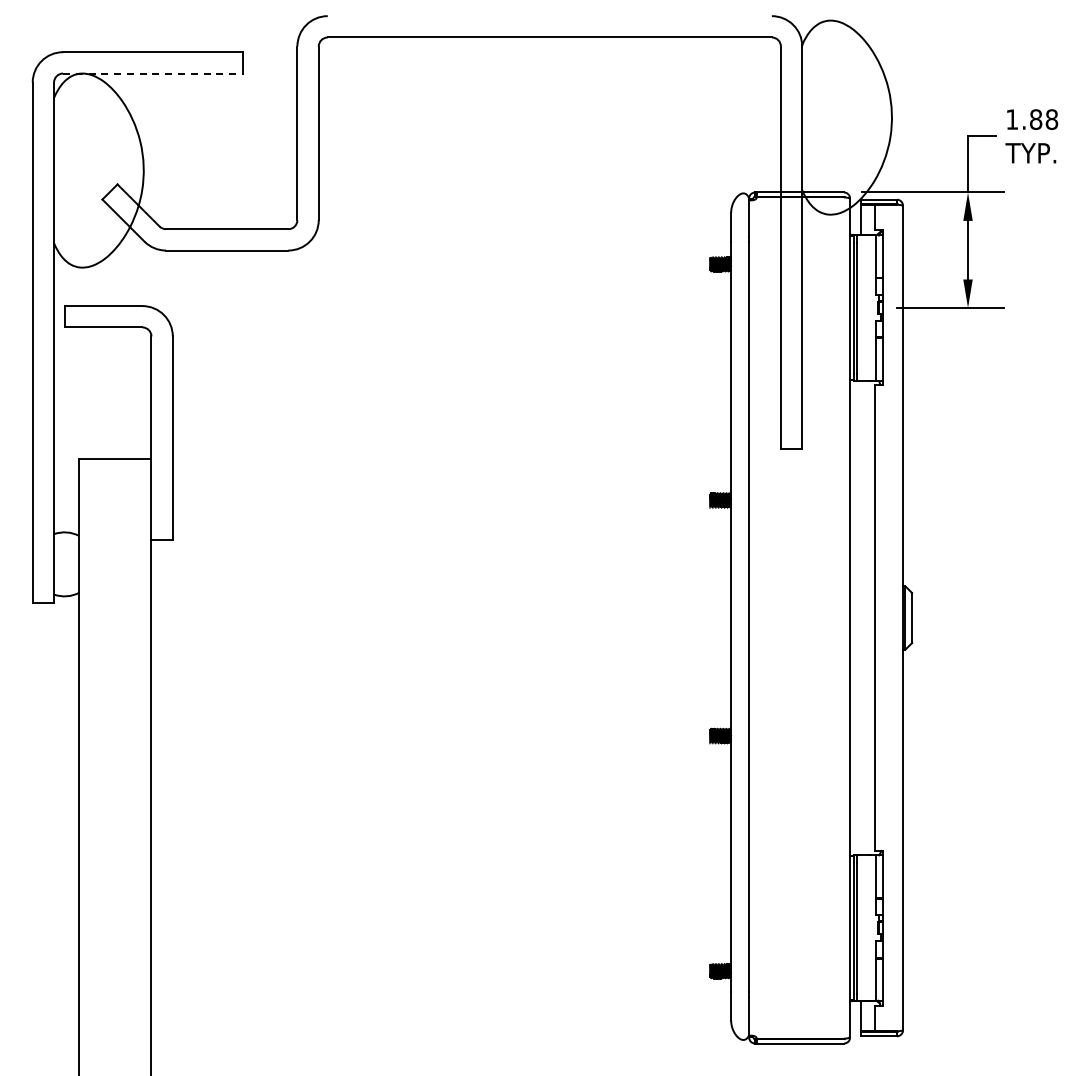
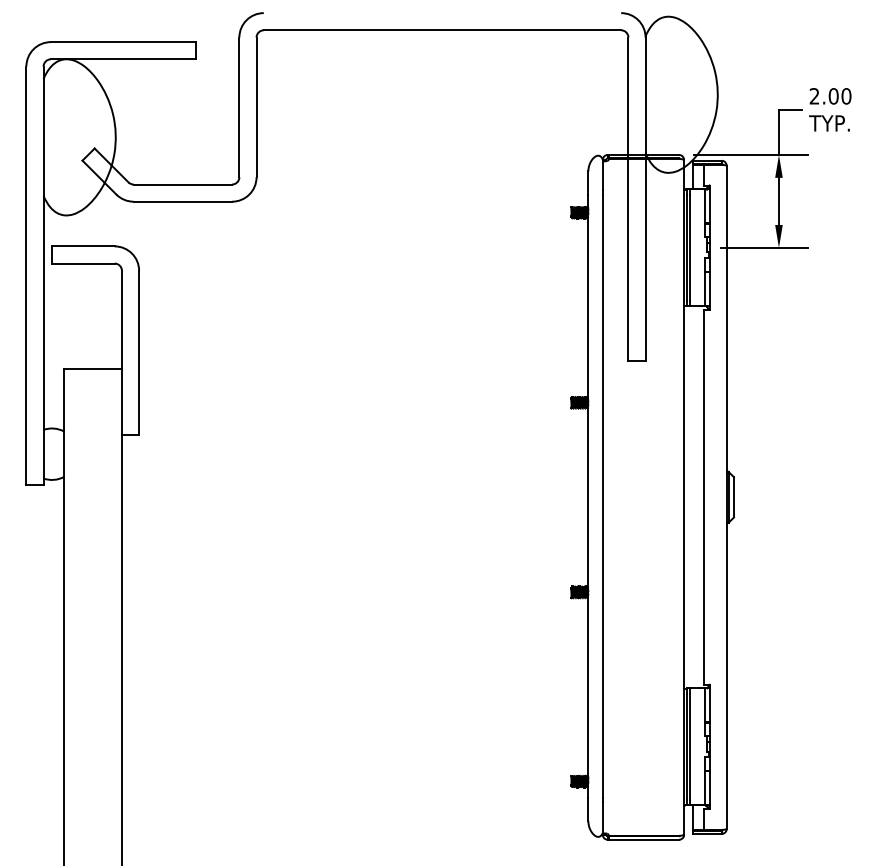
line: (153, 73) -> (123, 59), dashed -> solid
text: (1032, 119) -> (830, 96), 1.88 -> 2.00

